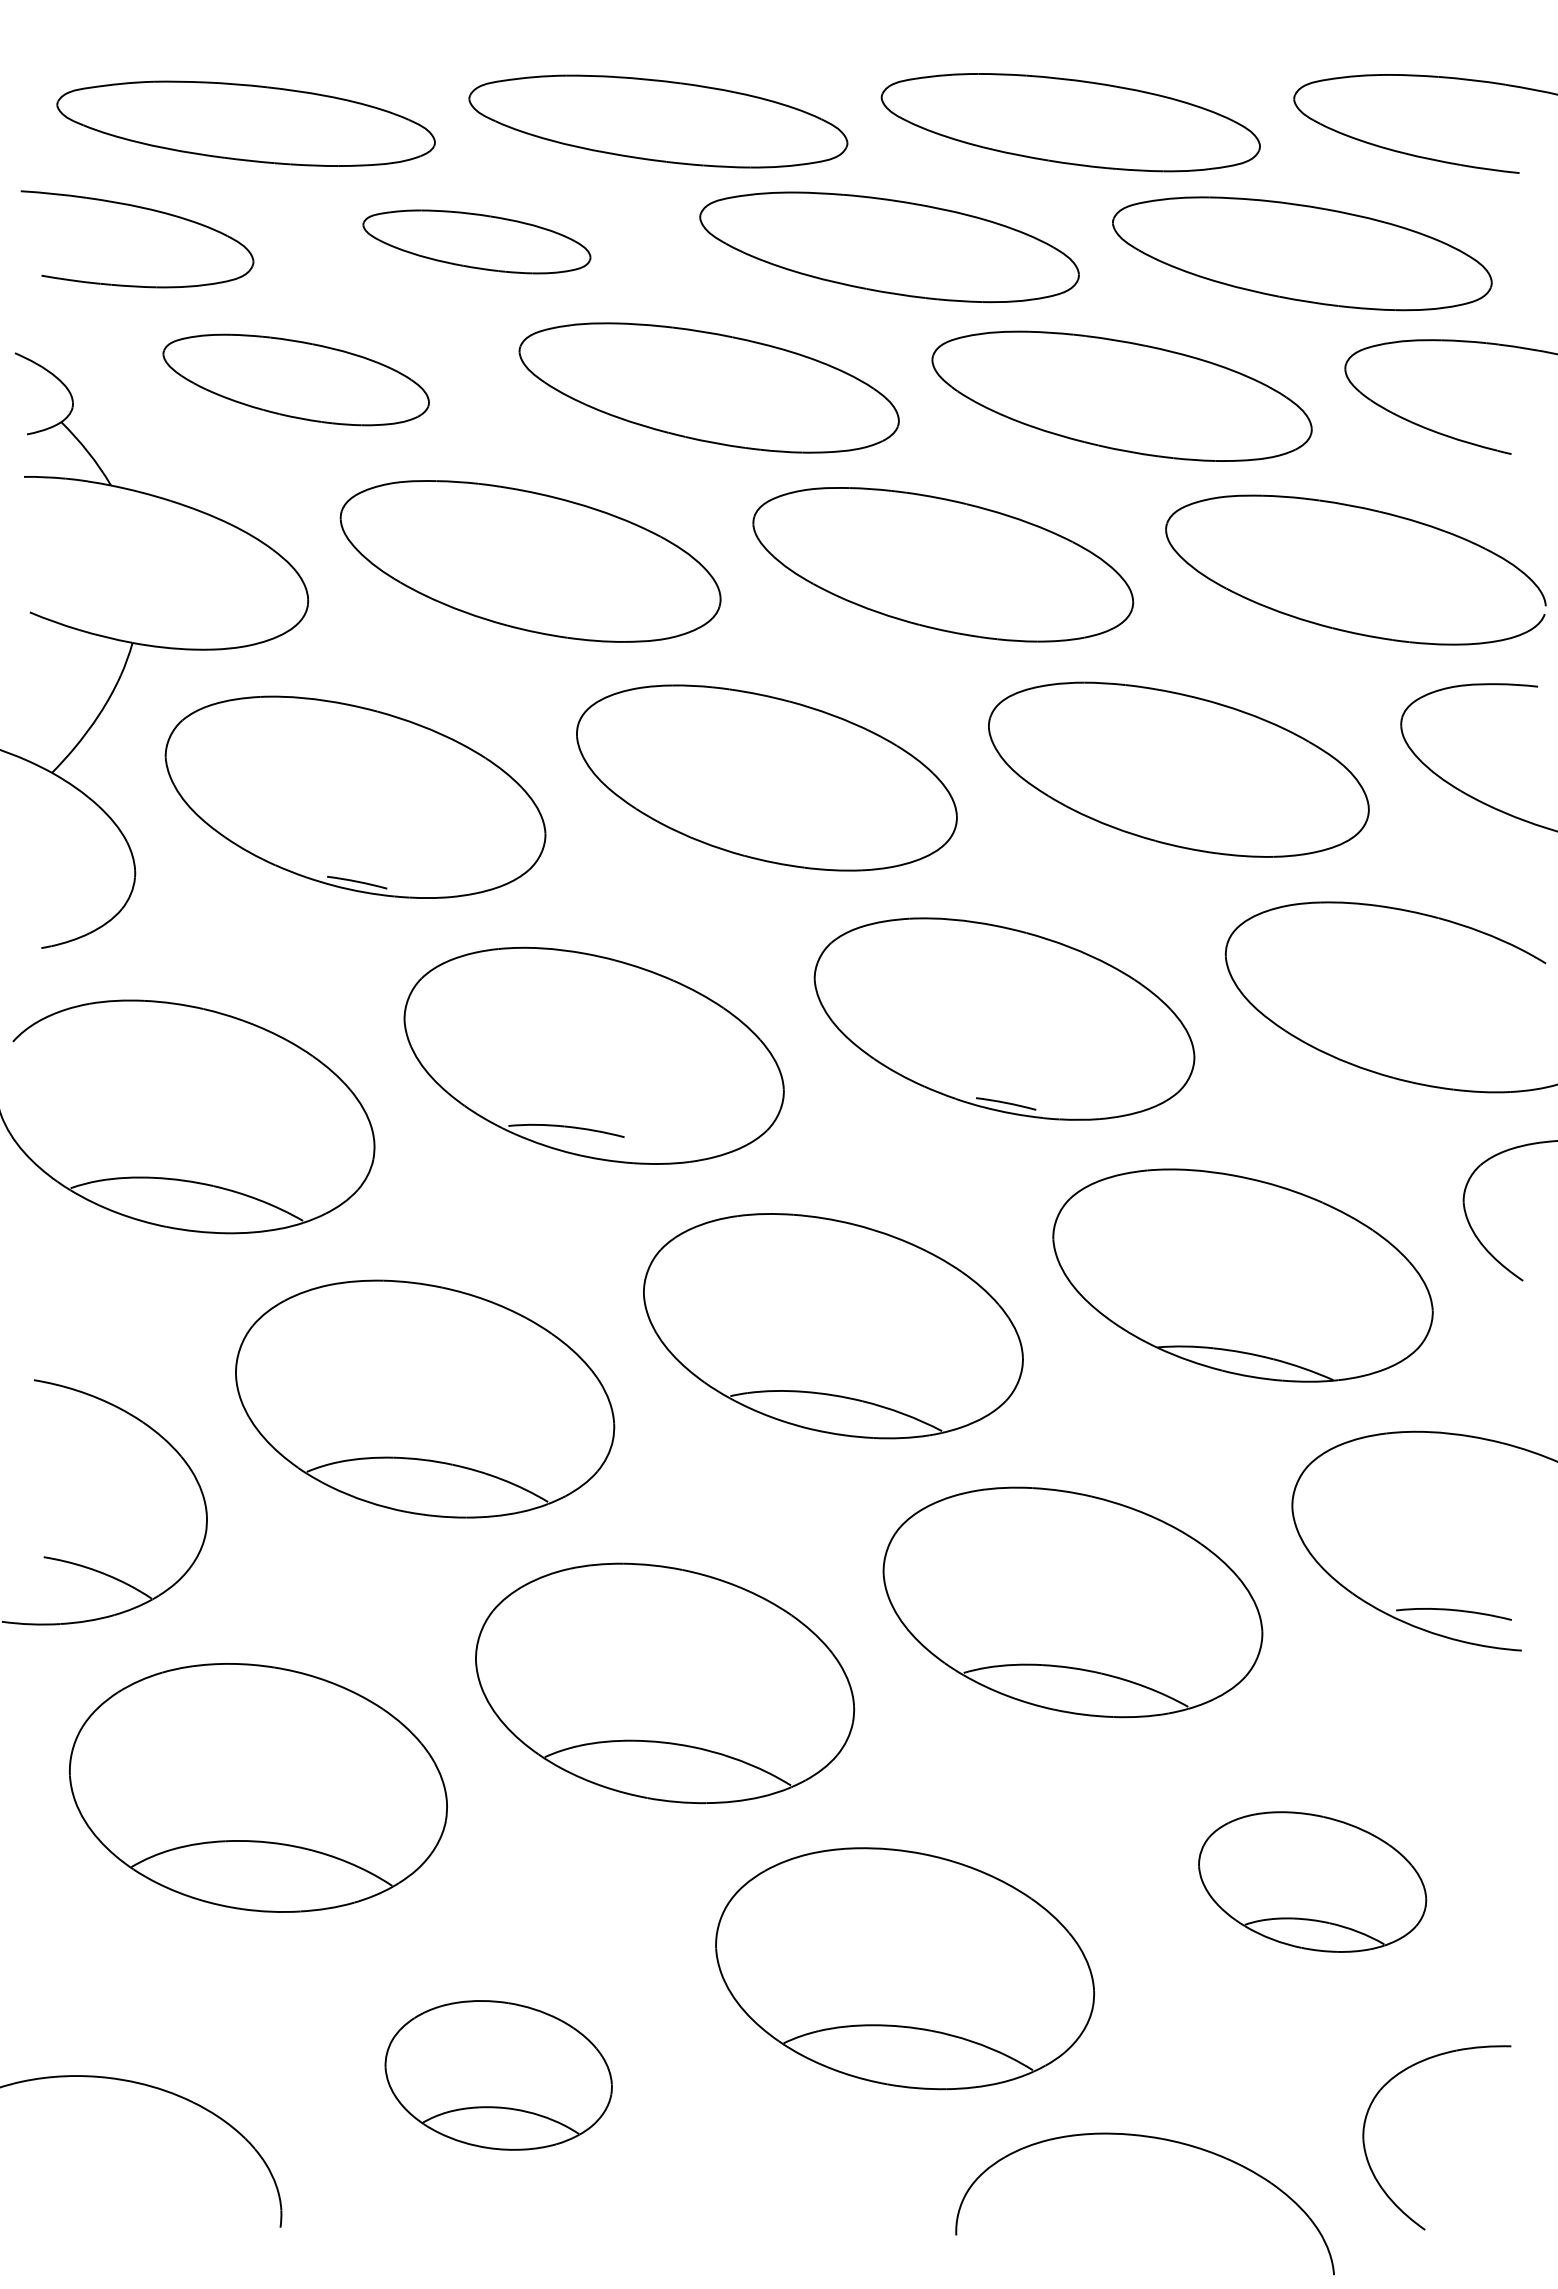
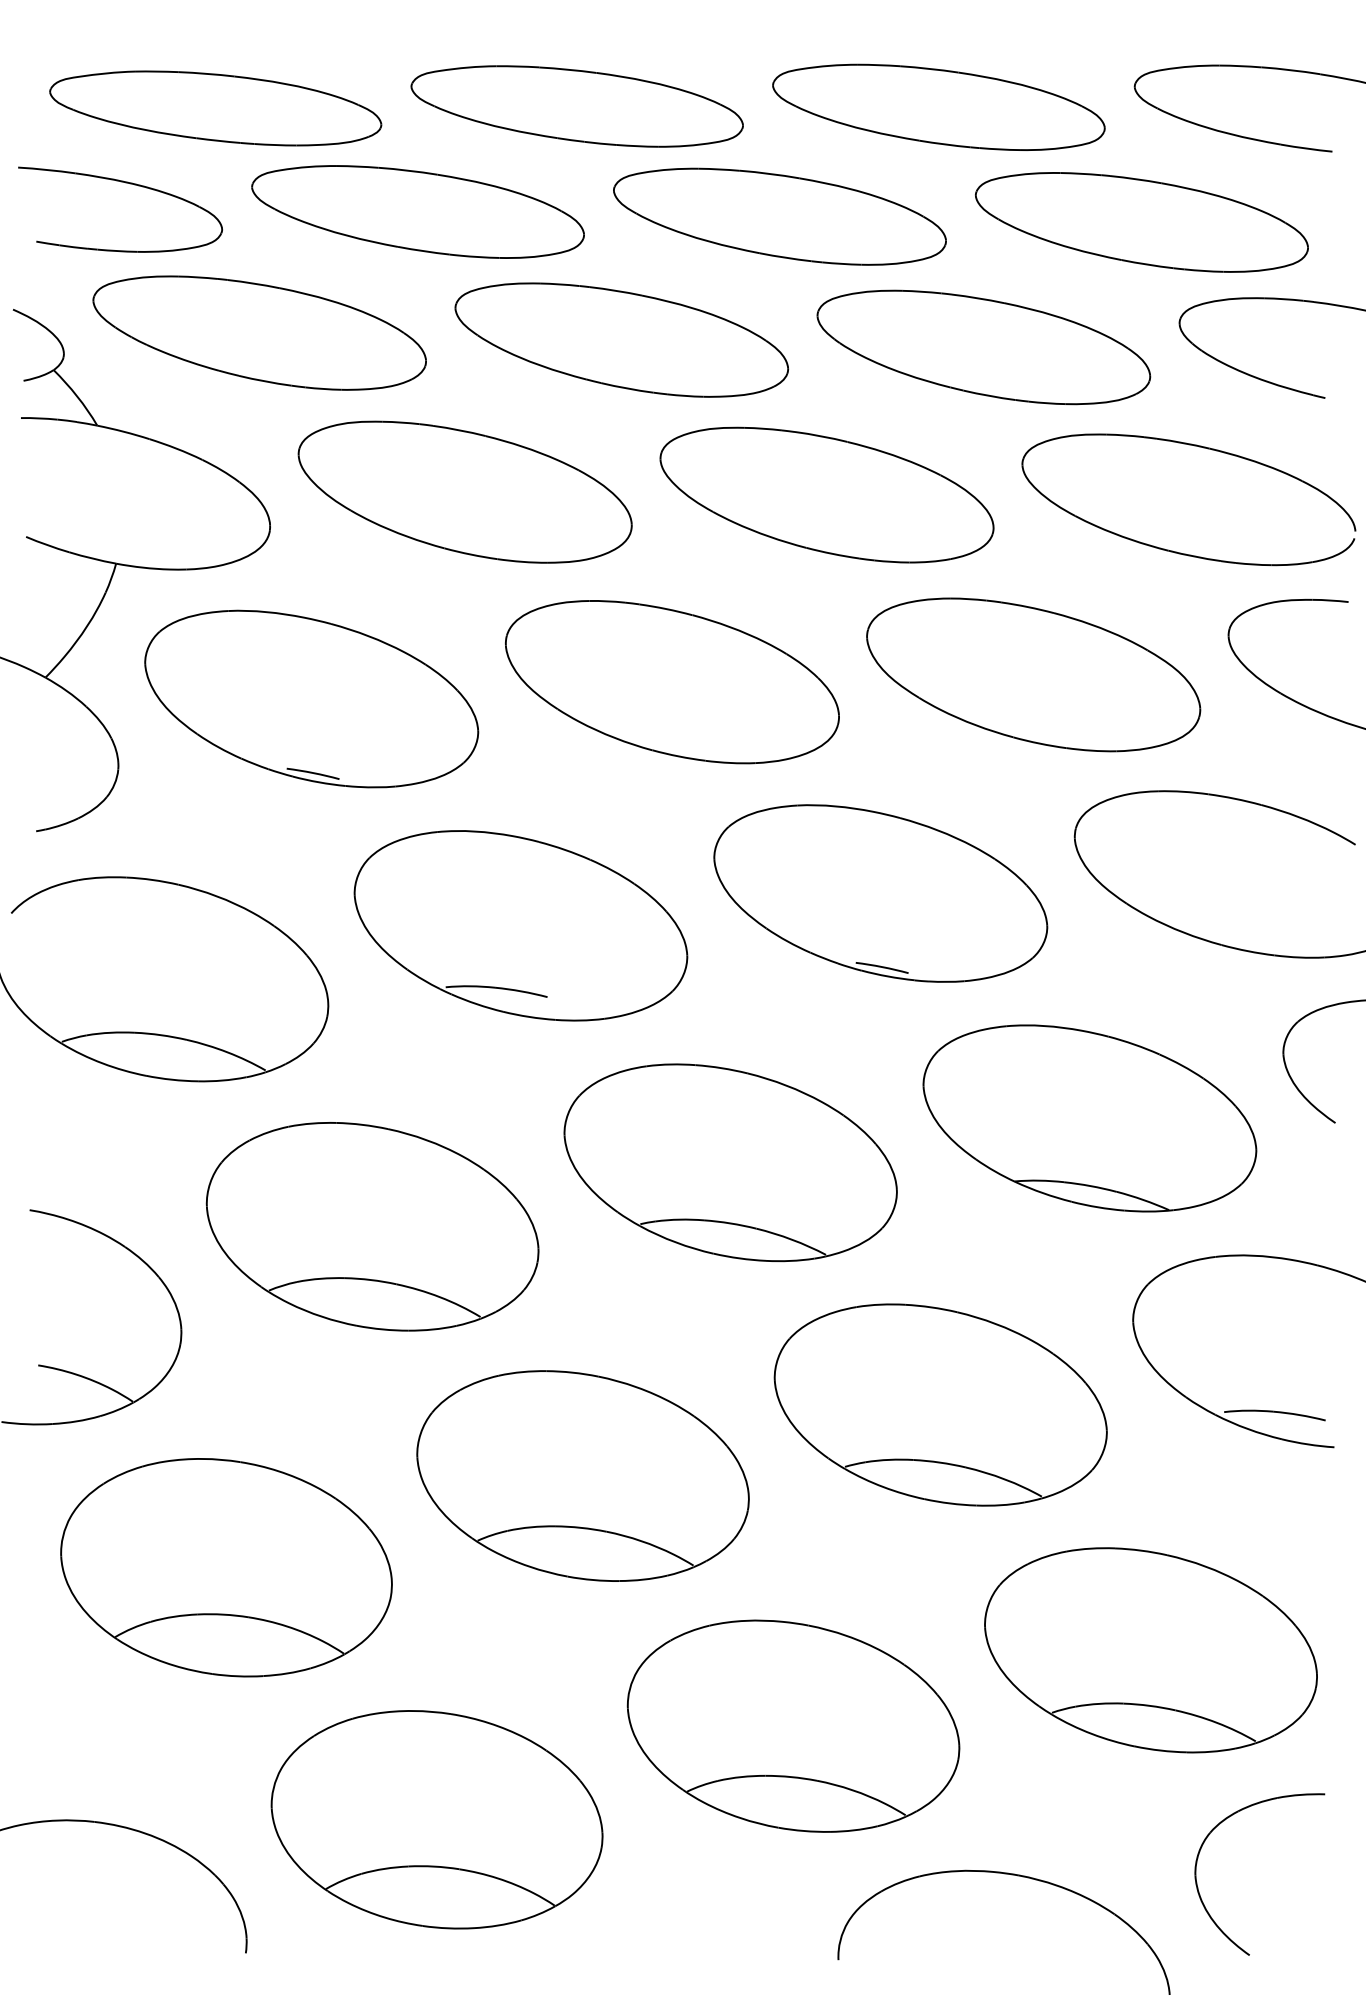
part: (476, 241) -> (417, 211), size x1.67
part: (295, 379) -> (259, 332), size x1.43
part: (1312, 1881) -> (1150, 1649), size x1.67
part: (498, 2075) -> (437, 1819), size x1.67

